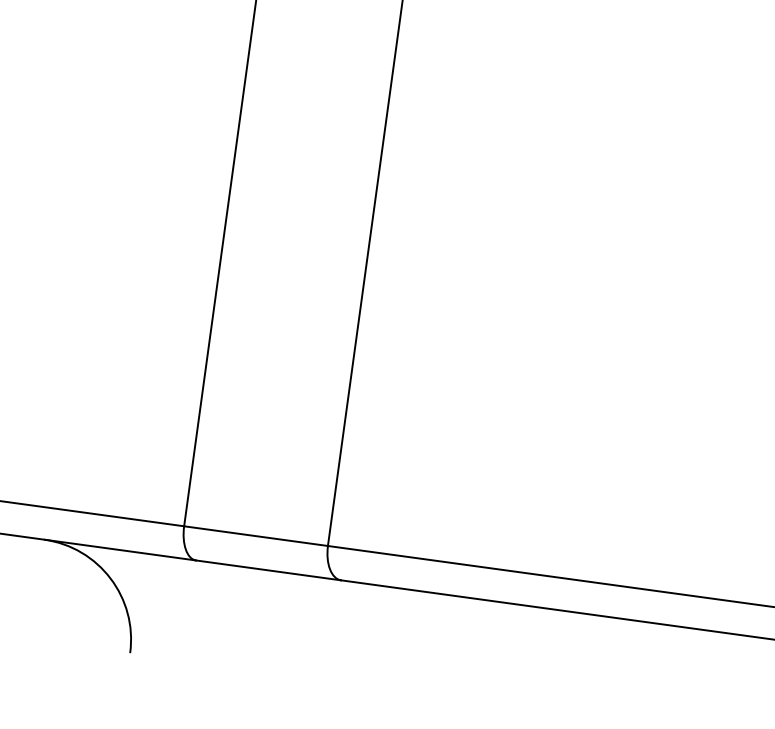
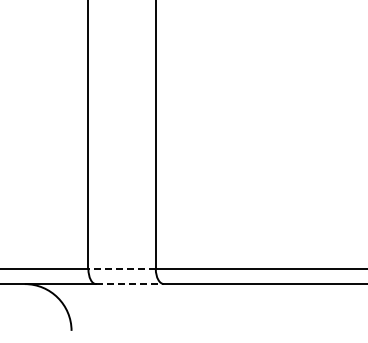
line: (256, 537) -> (122, 269), solid -> dashed
line: (269, 571) -> (130, 284), solid -> dashed

